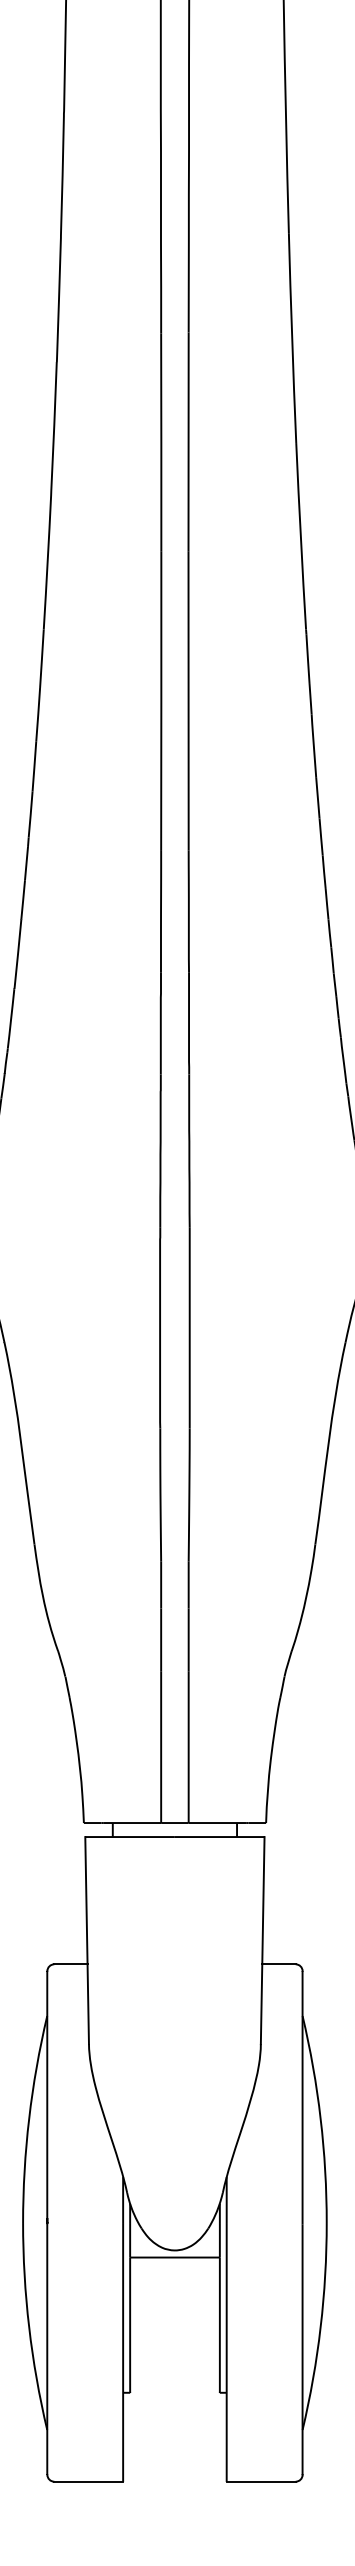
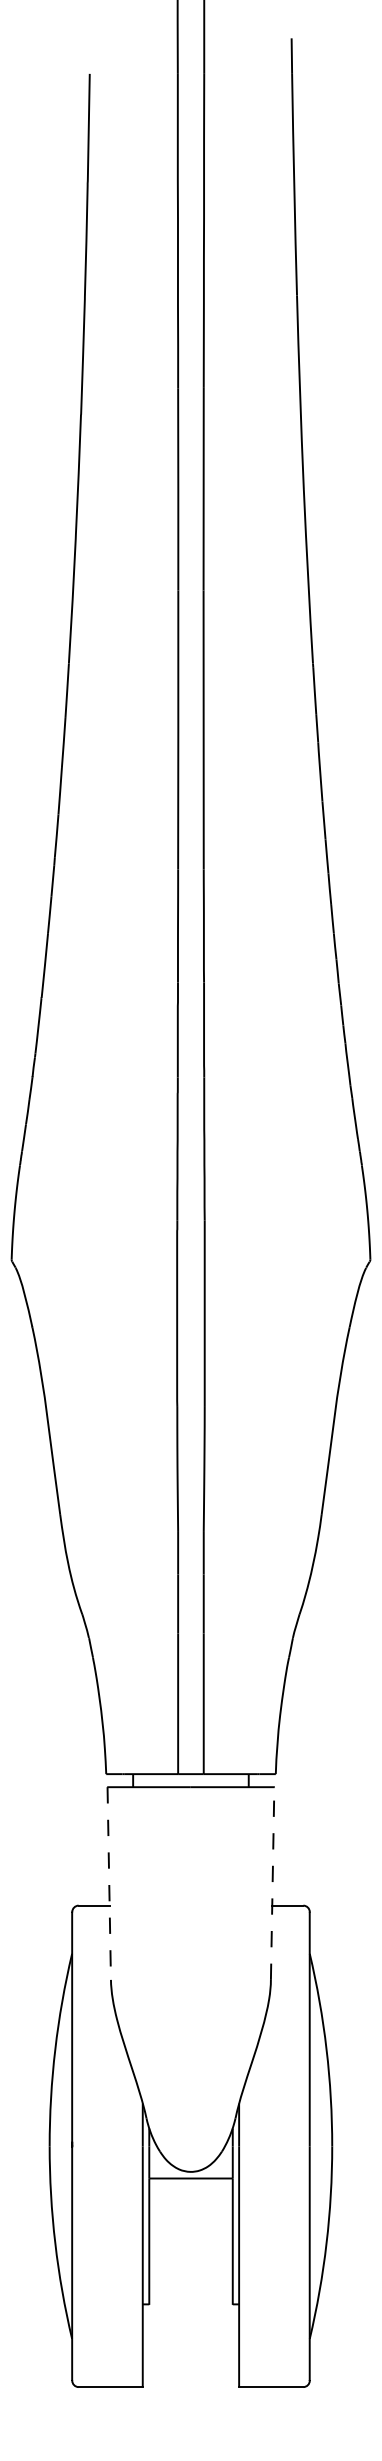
line: (262, 1940) -> (272, 1883), solid -> dashed
line: (87, 1941) -> (109, 1884), solid -> dashed

